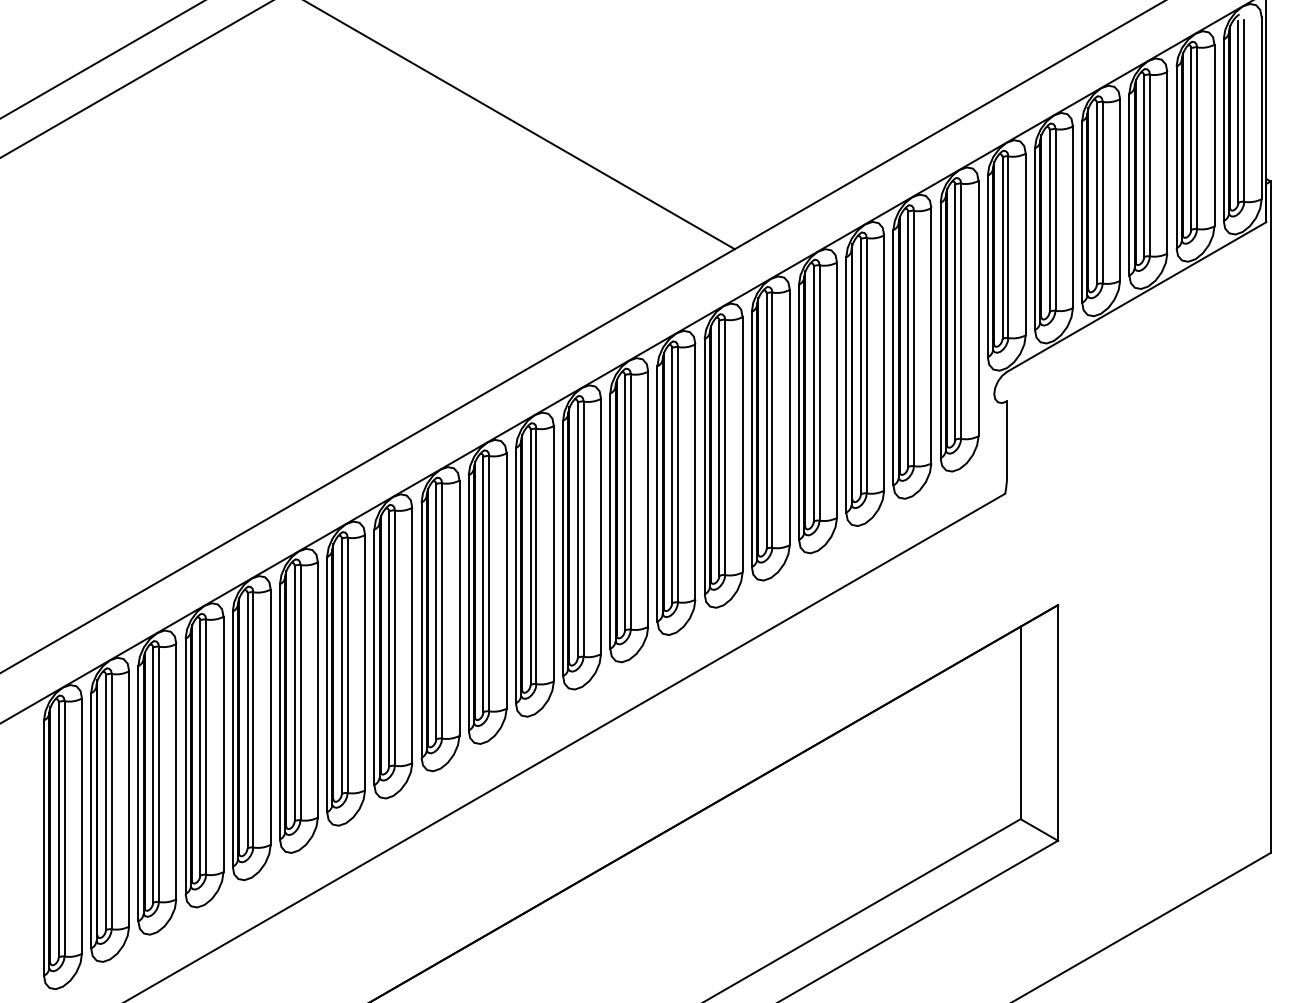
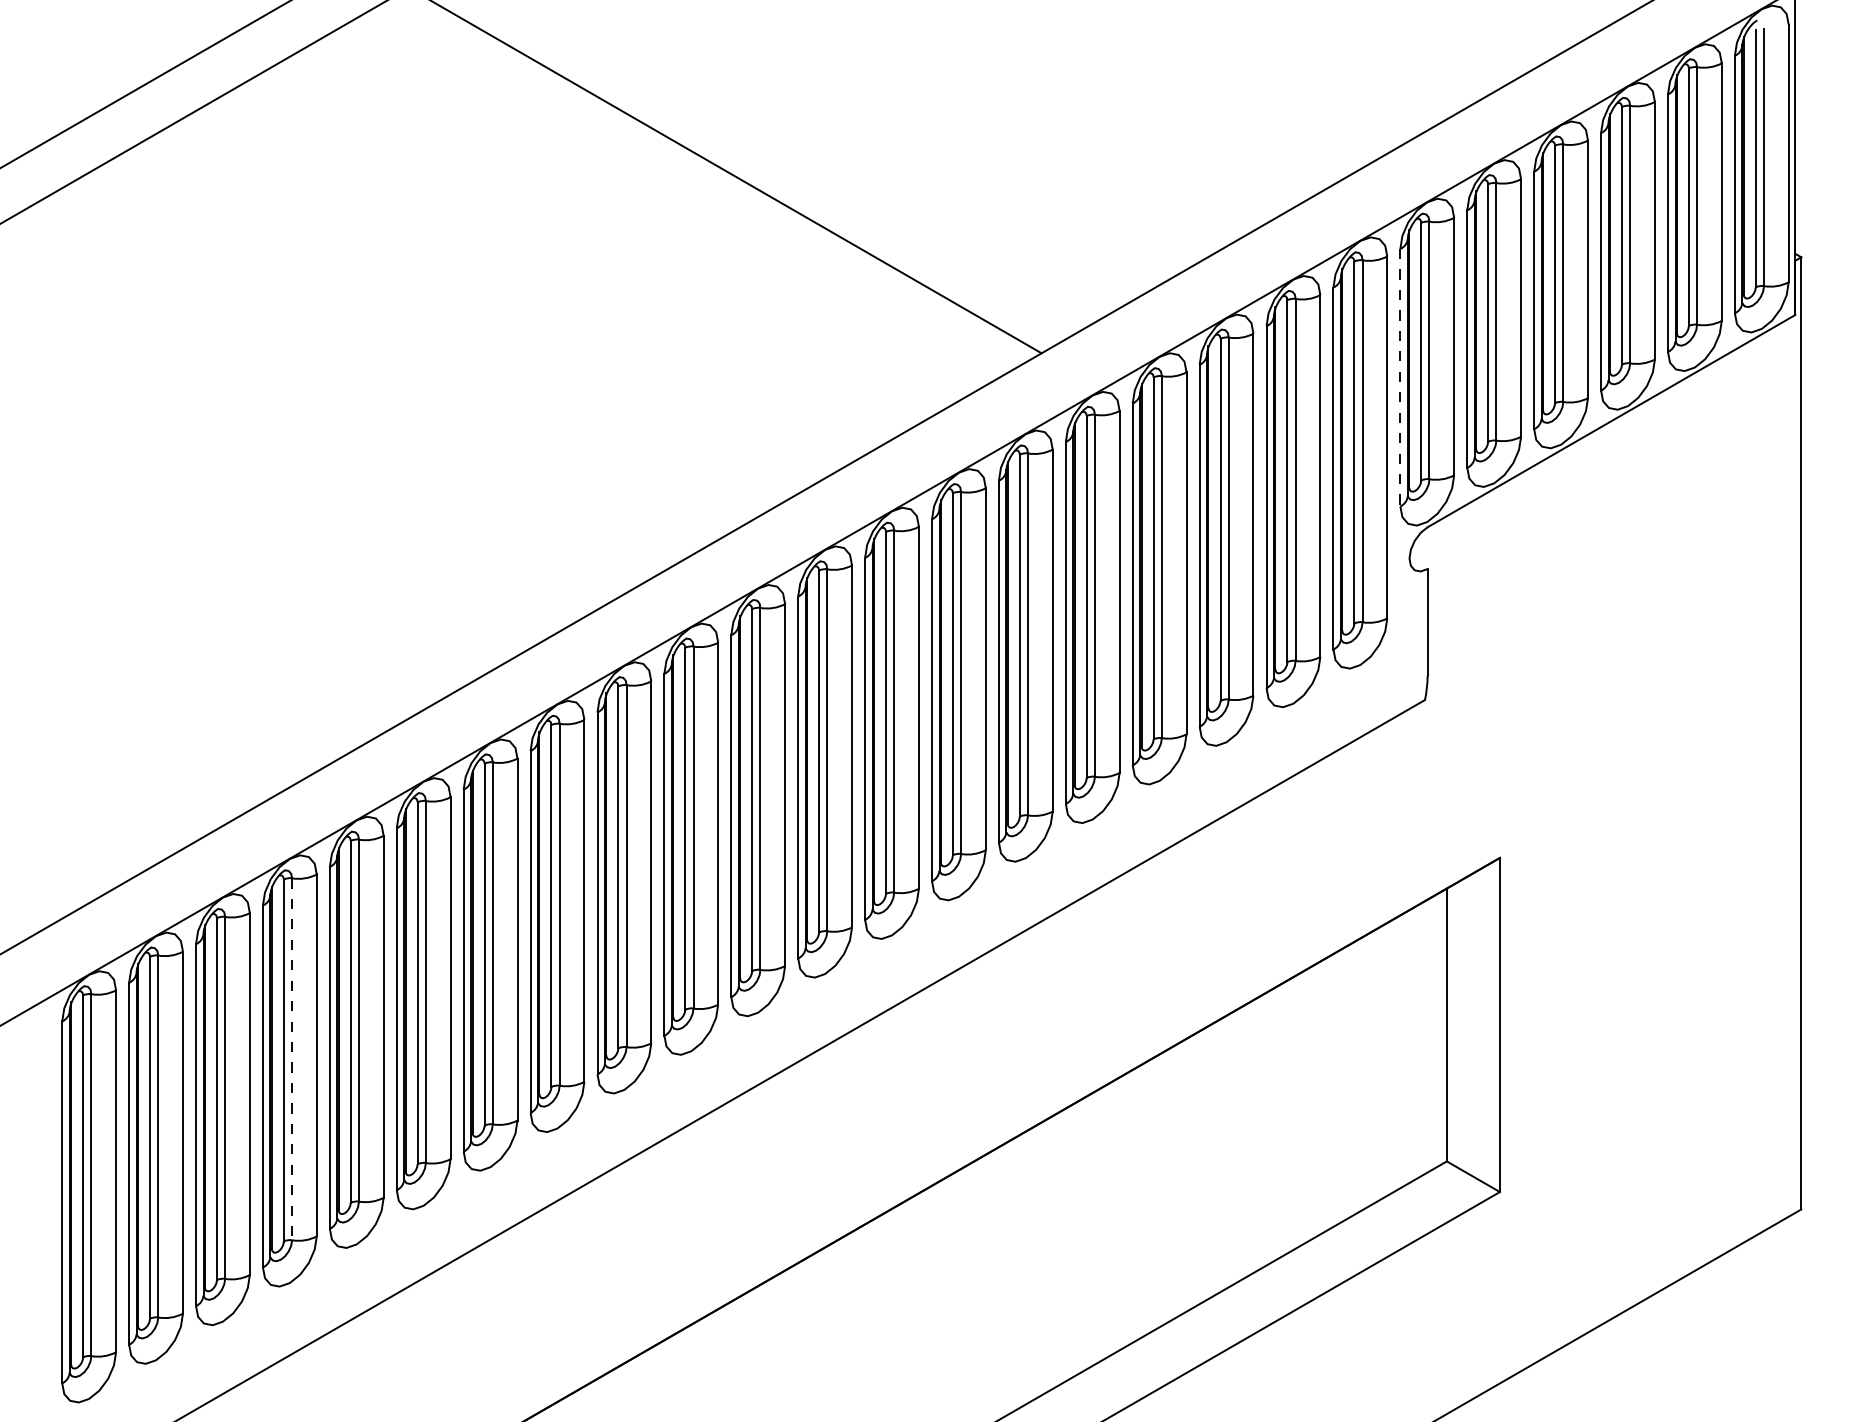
line: (987, 266) -> (1400, 377), solid -> dashed
line: (206, 747) -> (292, 1059), solid -> dashed

